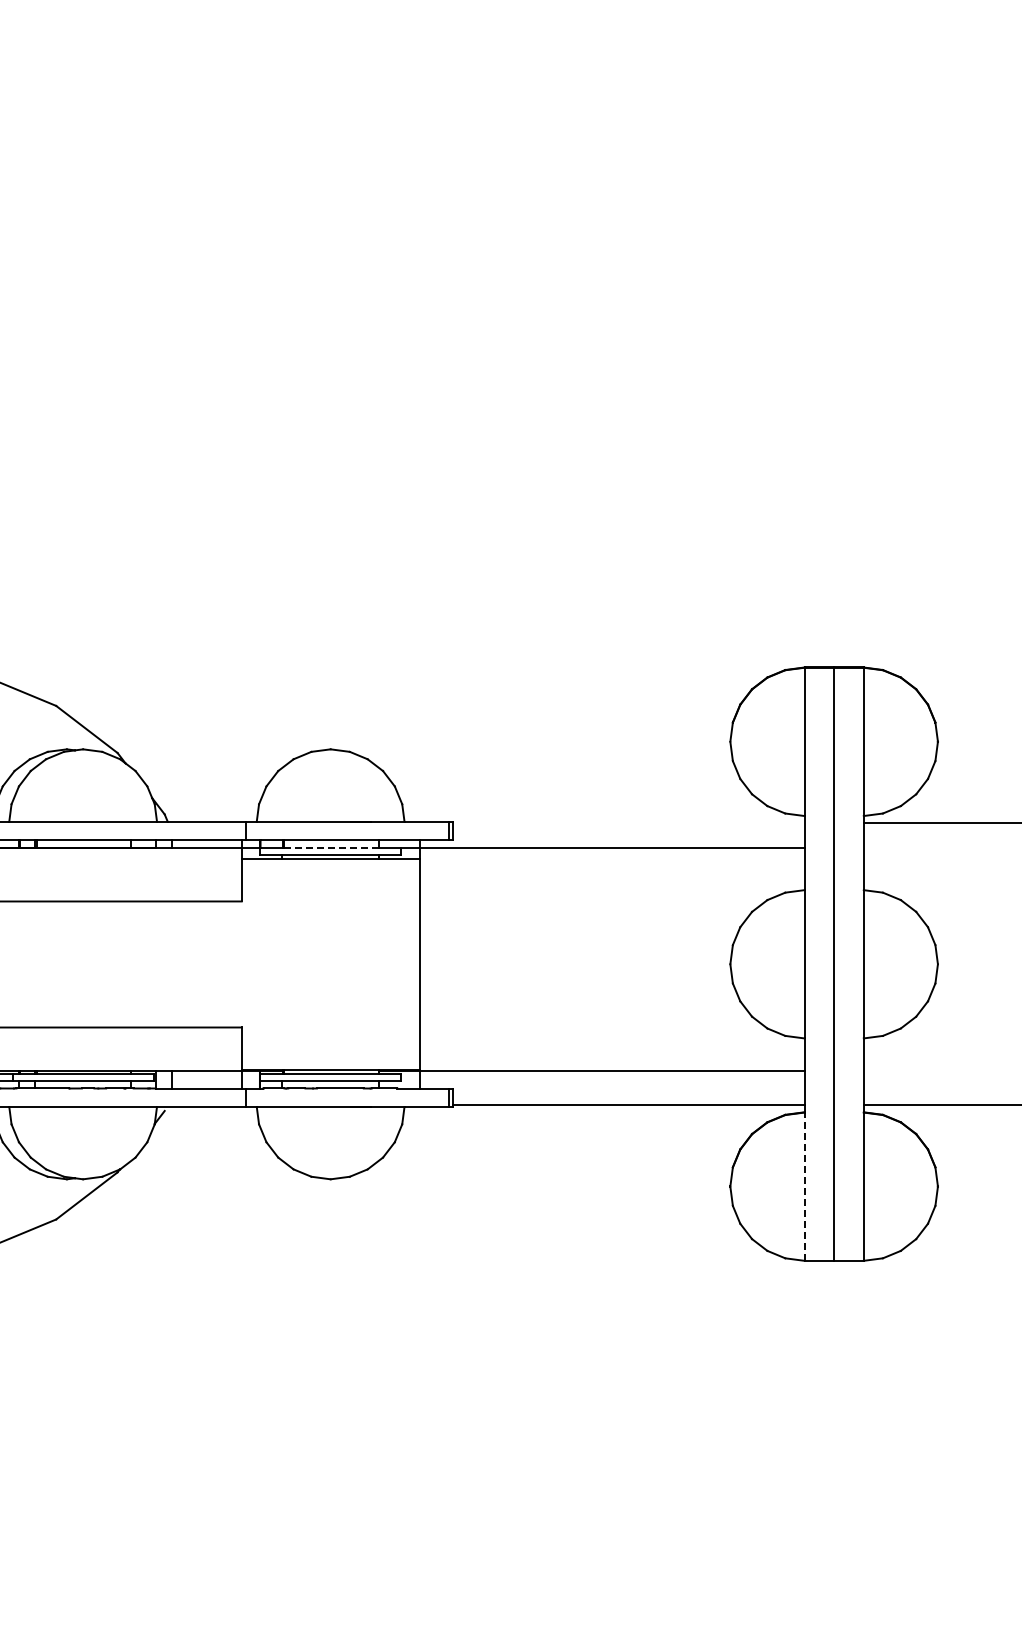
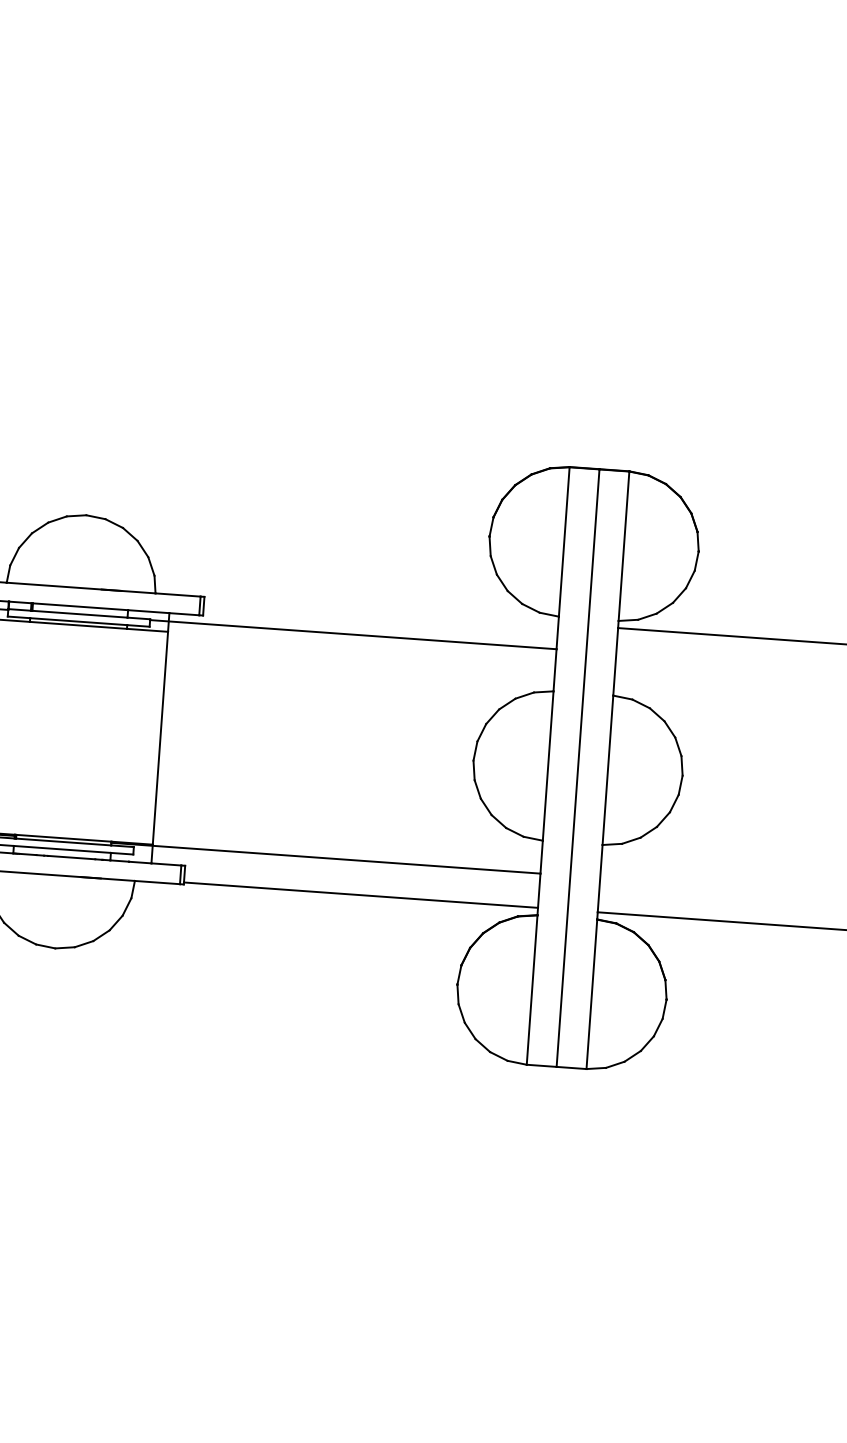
line: (330, 847) -> (79, 614), dashed -> solid
line: (804, 1186) -> (532, 989), dashed -> solid

